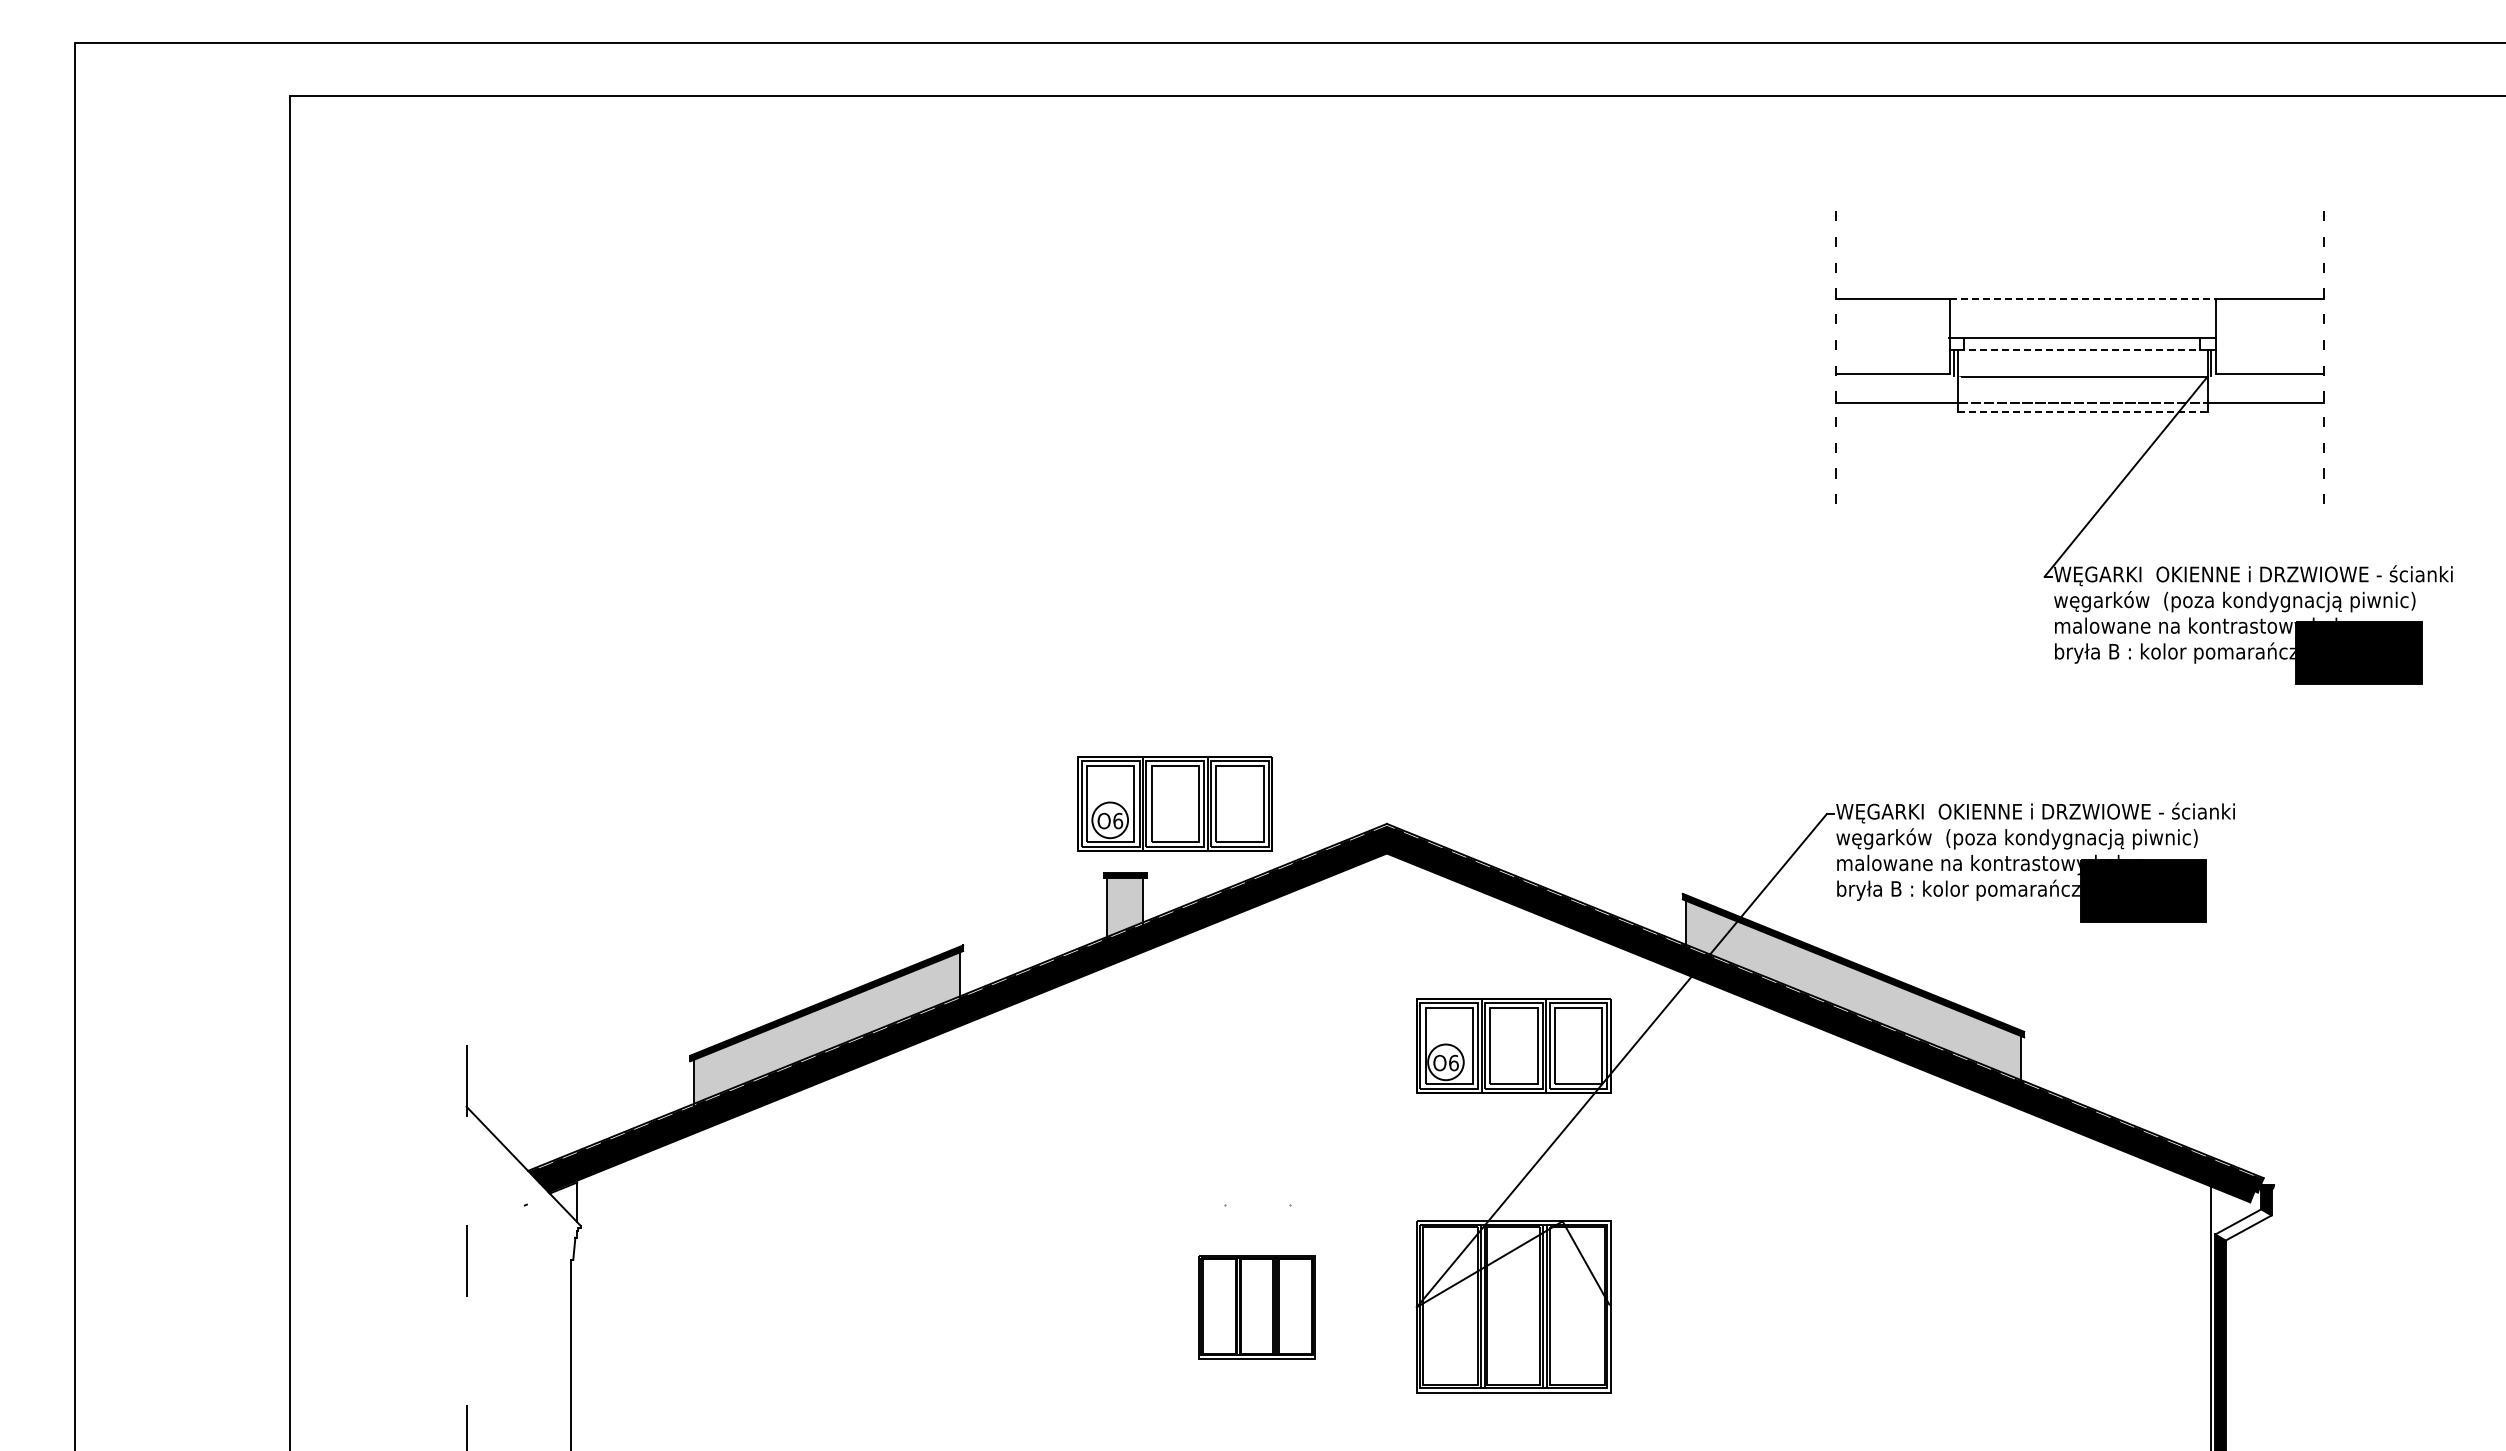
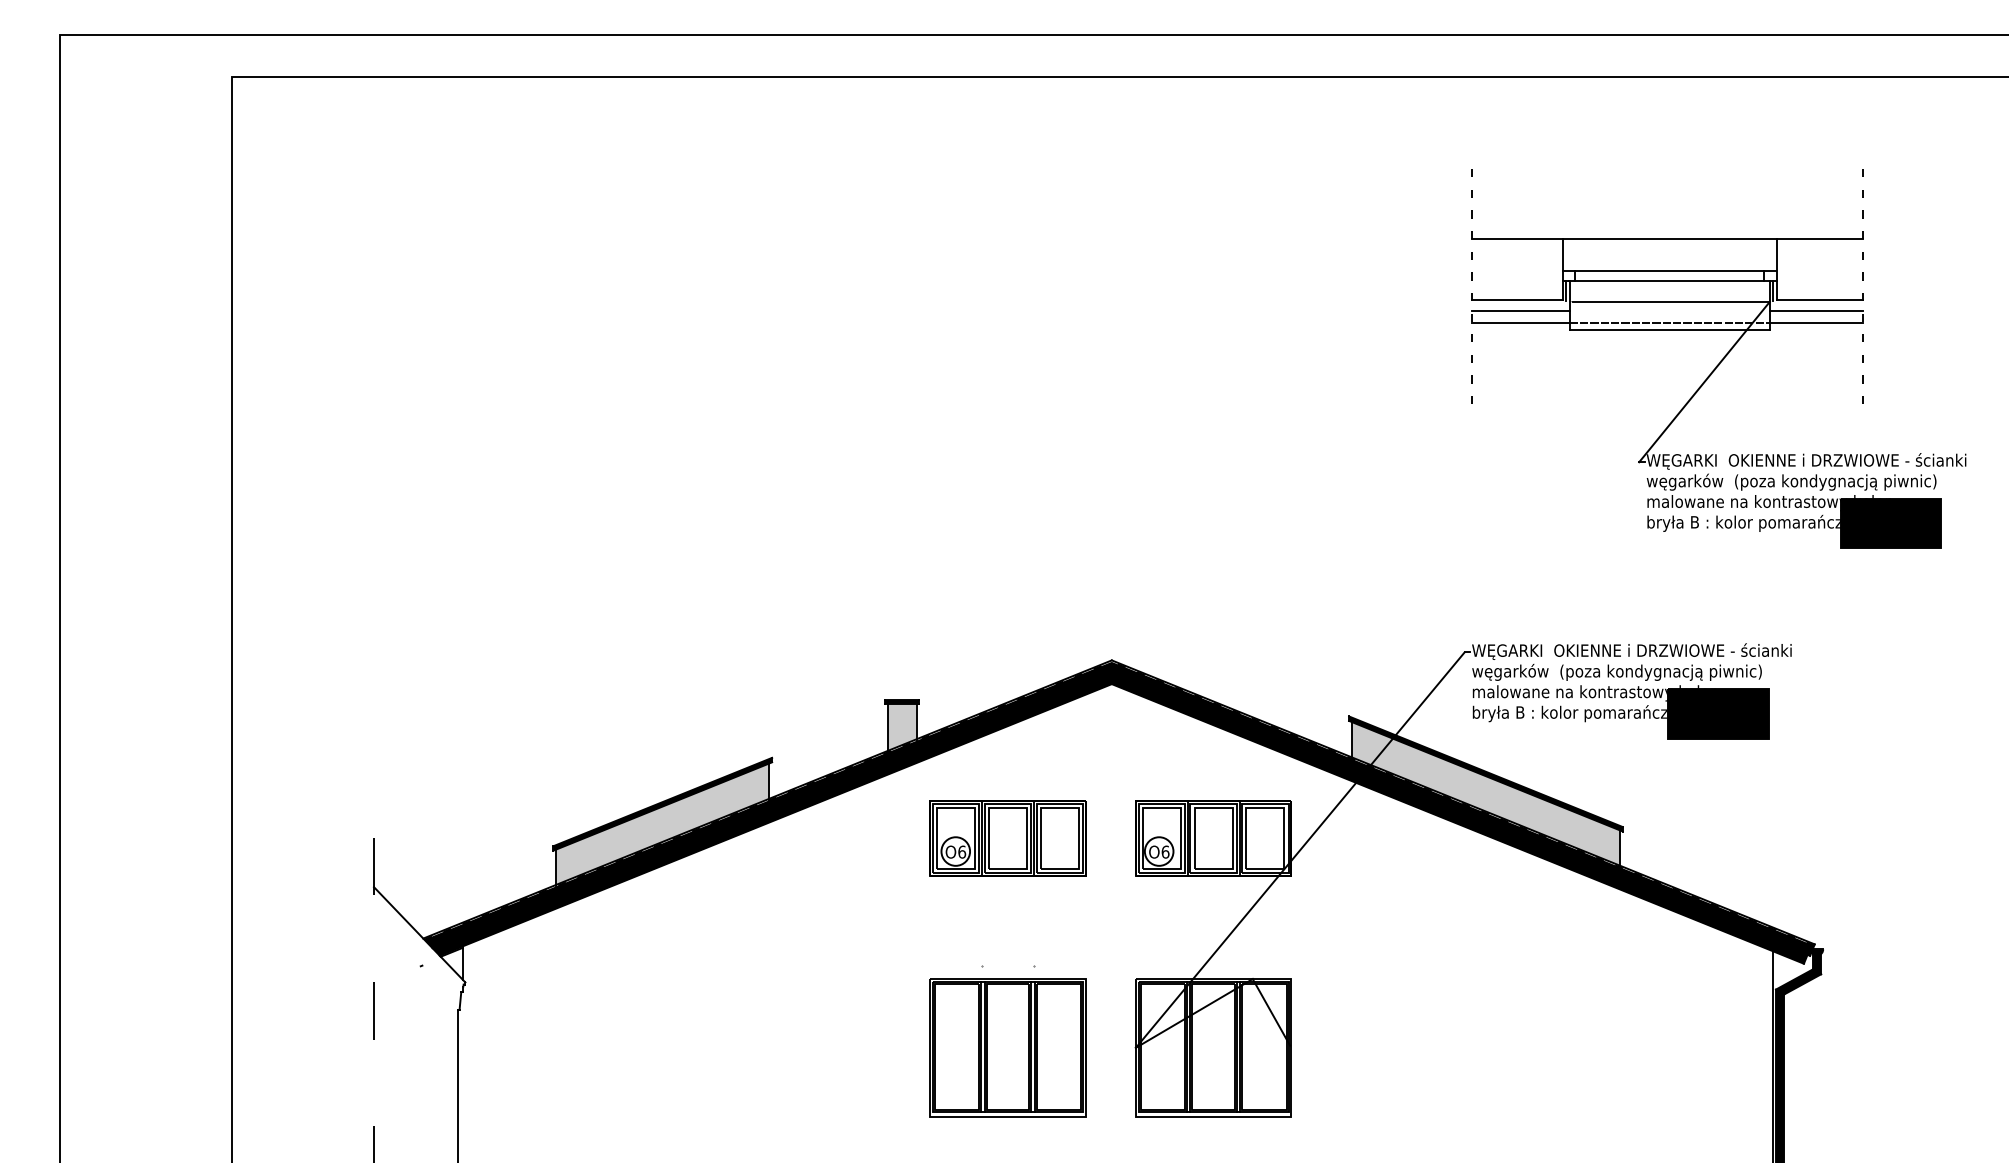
line: (2083, 298) -> (1670, 239), dashed -> solid
line: (2082, 350) -> (1669, 280), dashed -> solid
line: (1897, 388) -> (1521, 311), added
line: (2265, 388) -> (1816, 311), added
line: (2082, 411) -> (1669, 329), dashed -> solid
part: (1174, 803) -> (1007, 838), moved
fill: (2243, 1224) -> (1798, 981), added
part: (1256, 1306) -> (1007, 1047), size x1.67

